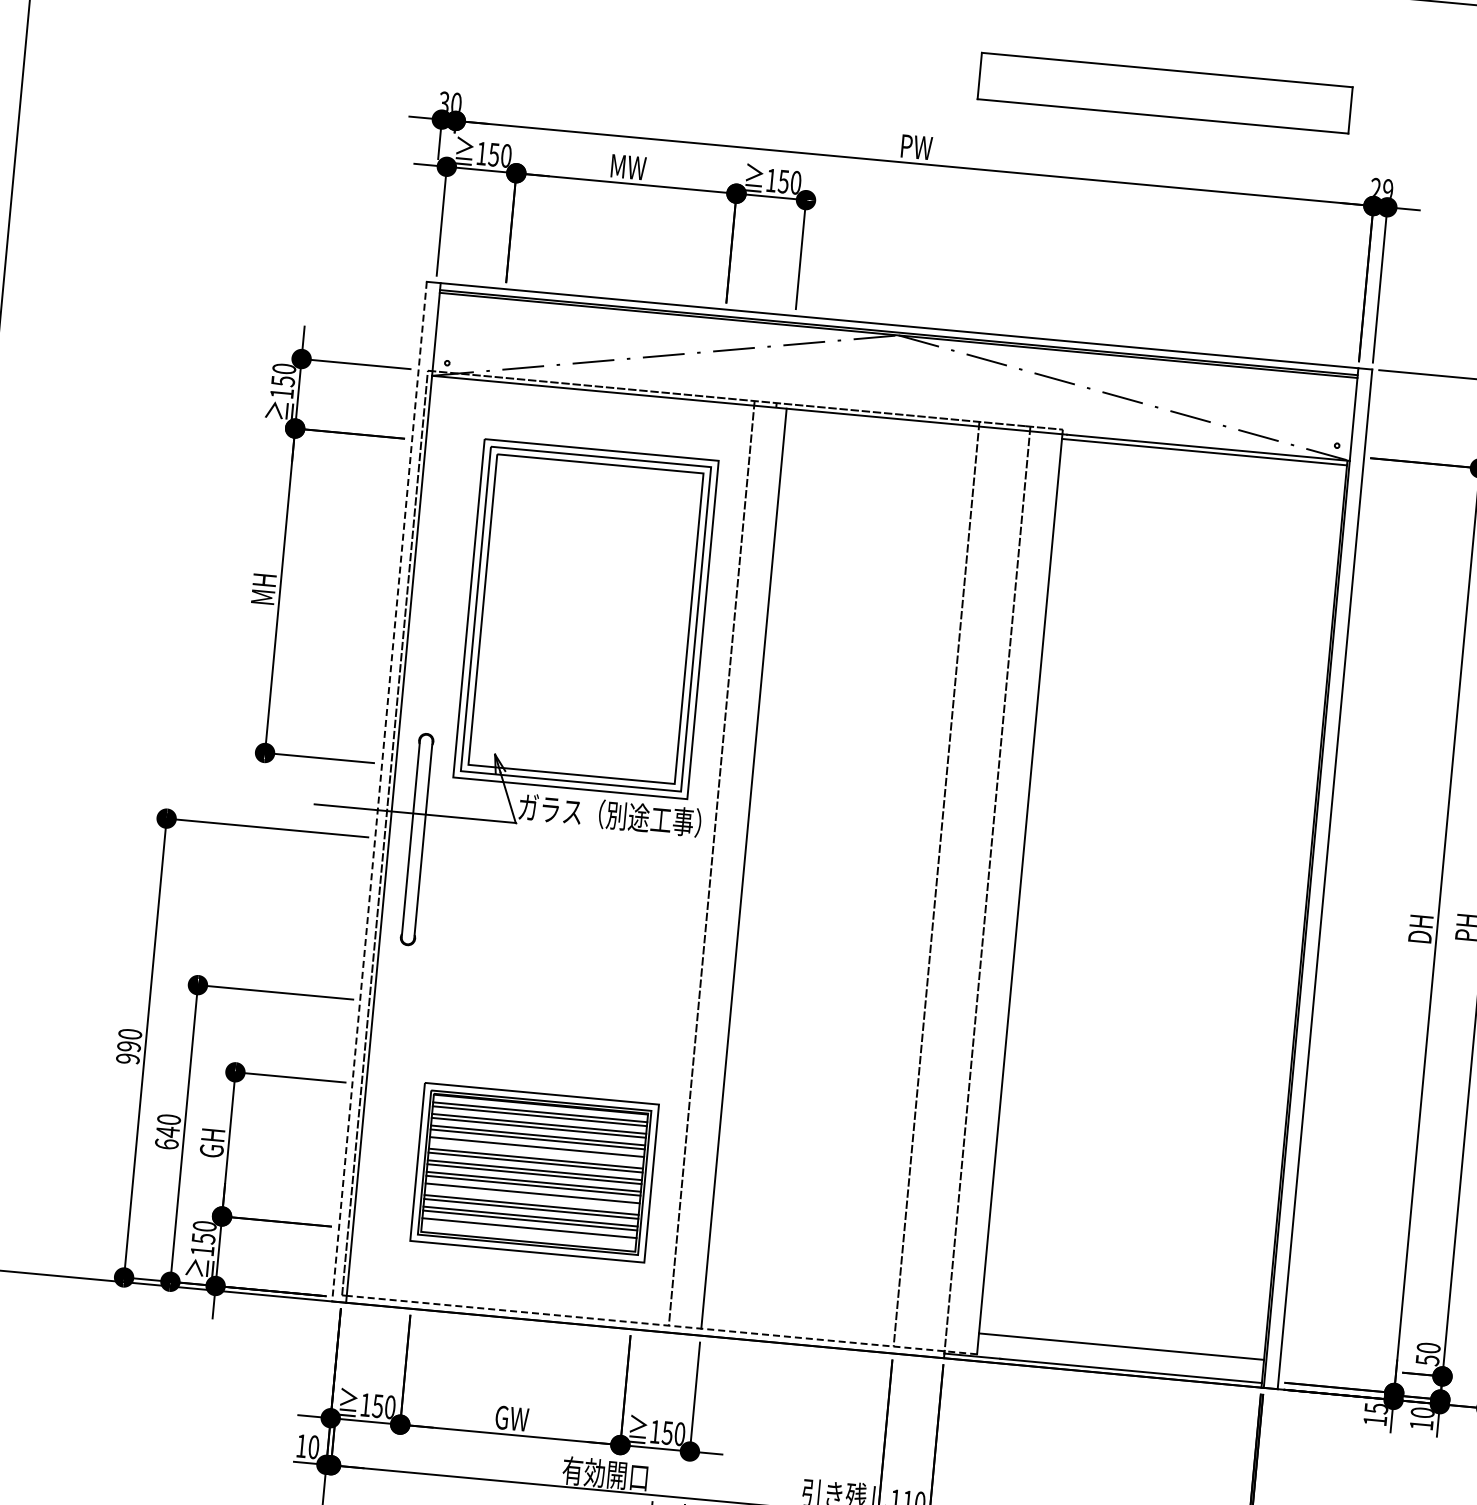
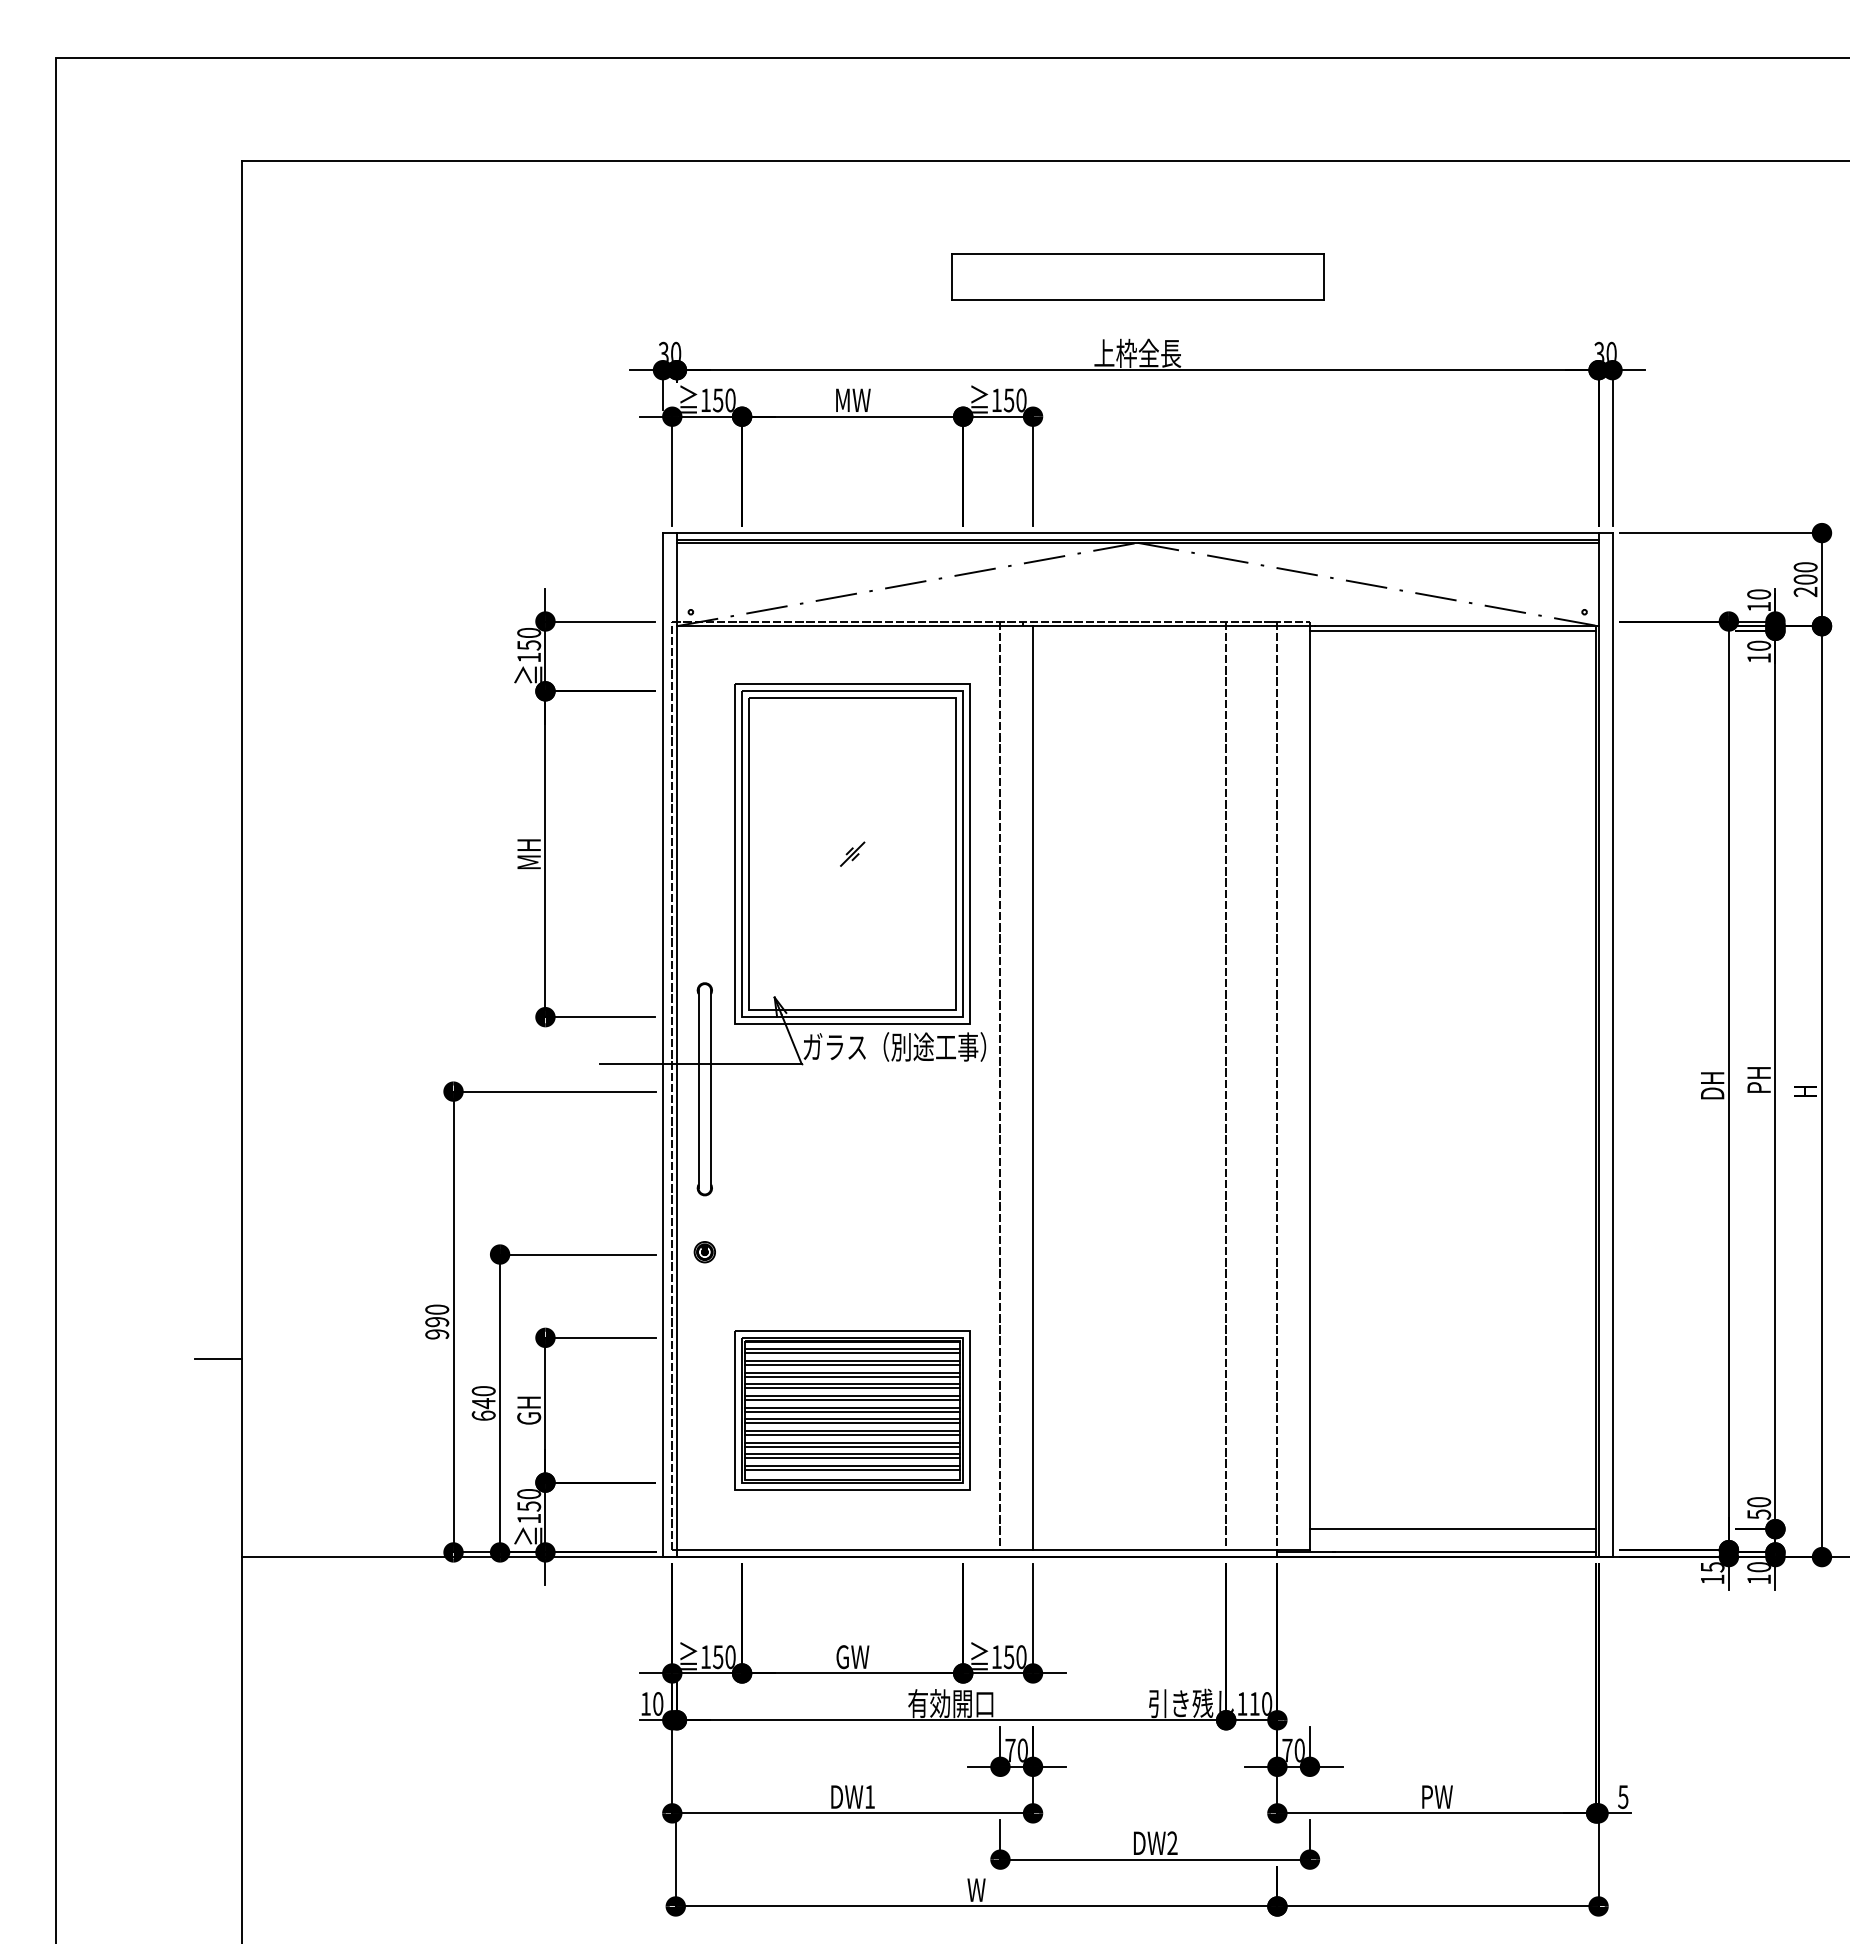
part: (1164, 92) -> (1137, 276), moved
text: (915, 145) -> (1137, 352), PW -> 上枠全長
text: (1382, 188) -> (1605, 351), 29 -> 30
part: (585, 618) -> (852, 853), added
line: (378, 792) -> (662, 1045), dashed -> solid
part: (401, 1002) -> (704, 1252), added
line: (536, 1151) -> (852, 1388), added
line: (532, 1196) -> (852, 1434), added
line: (529, 1231) -> (852, 1469), added
line: (661, 1325) -> (993, 1550), dashed -> solid

